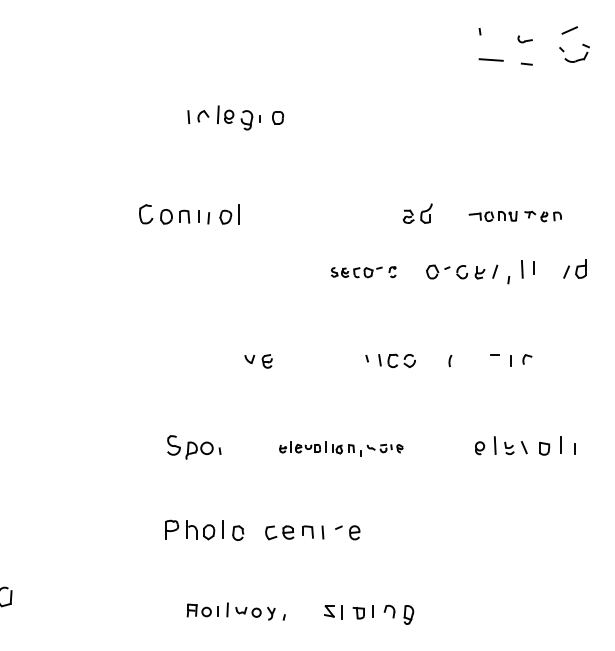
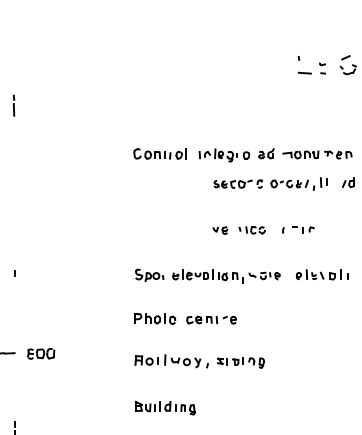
part: (525, 50) -> (322, 68), size x0.71
part: (236, 117) -> (224, 155), moved
part: (188, 213) -> (159, 153), moved
part: (515, 215) -> (317, 154), size x1.43
part: (362, 271) -> (237, 183), size x1.43
part: (511, 359) -> (303, 229), moved
part: (258, 361) -> (220, 230), moved
part: (341, 449) -> (226, 276), size x1.67
part: (236, 611) -> (171, 361), size x1.43

